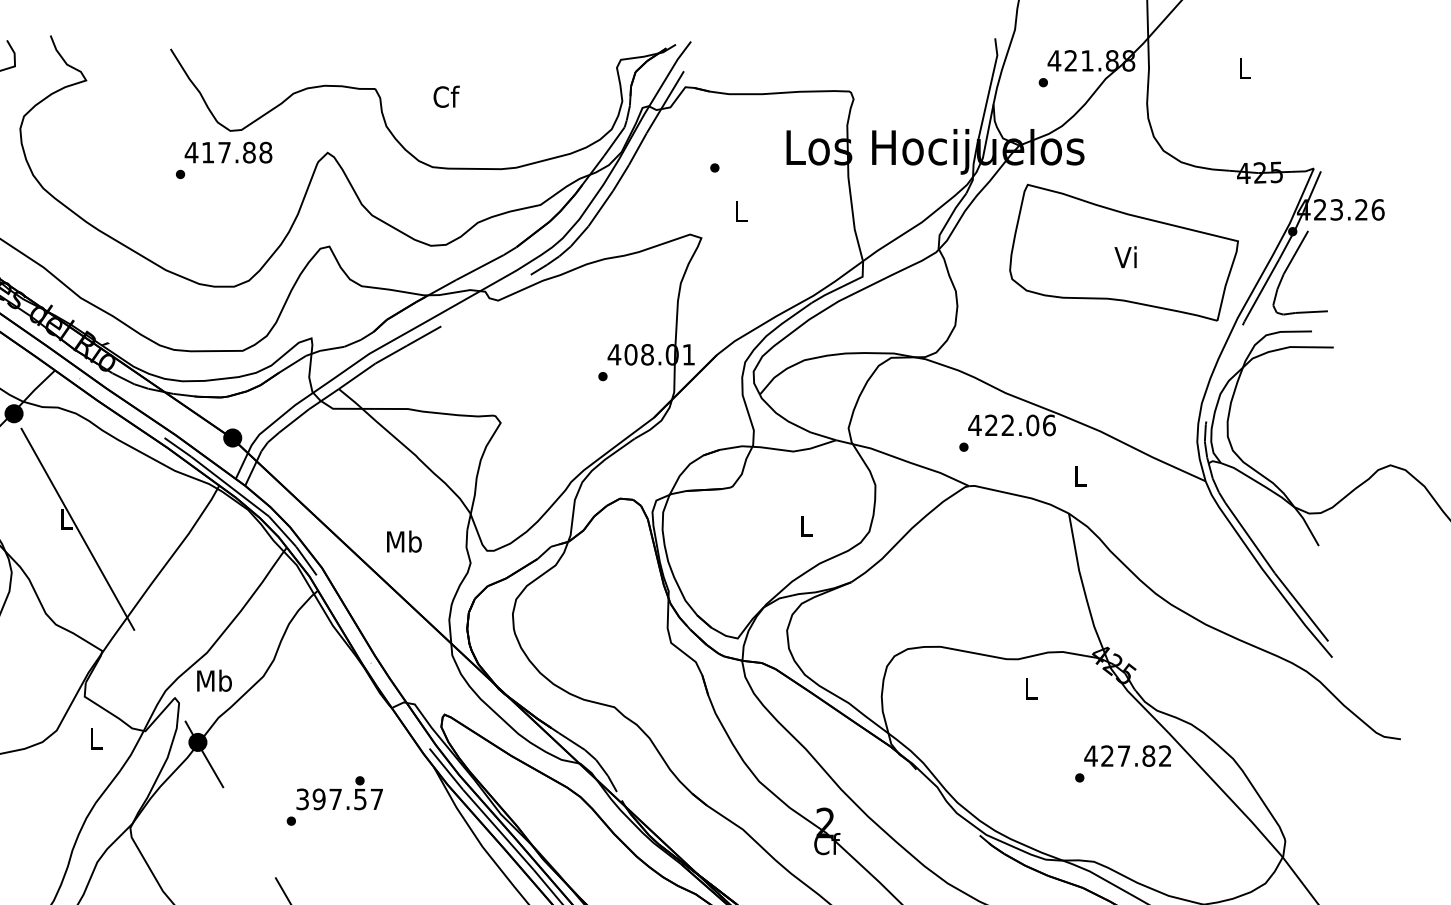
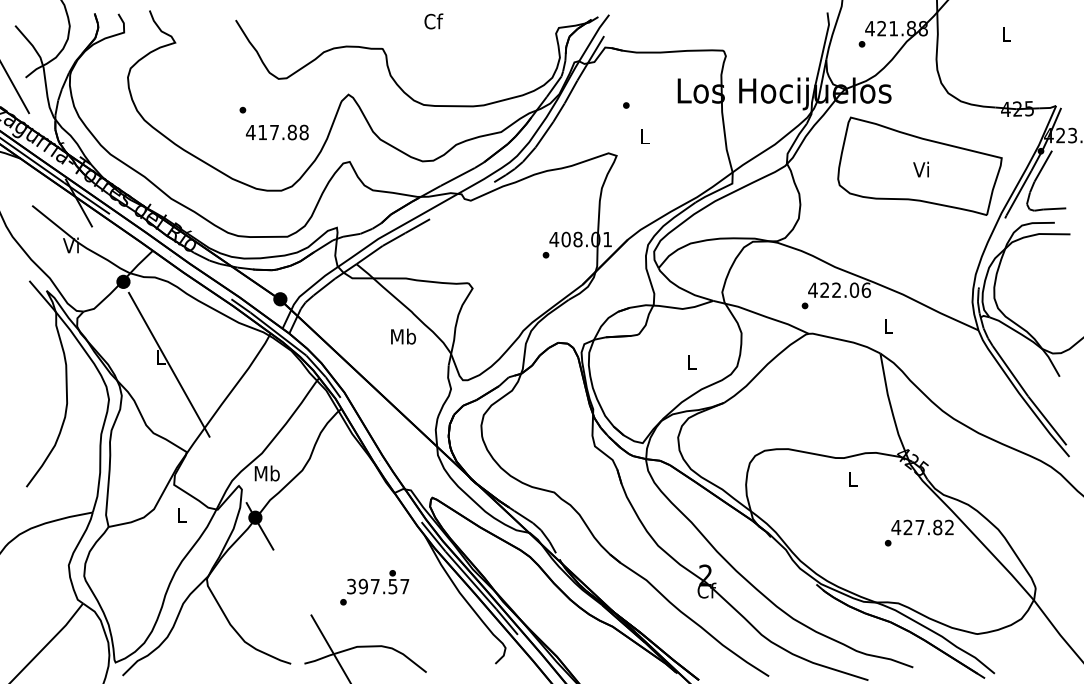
text: (446, 96) -> (433, 21), moved
text: (228, 152) -> (277, 132), moved
text: (404, 541) -> (403, 336), moved
text: (334, 800) -> (374, 587), moved

